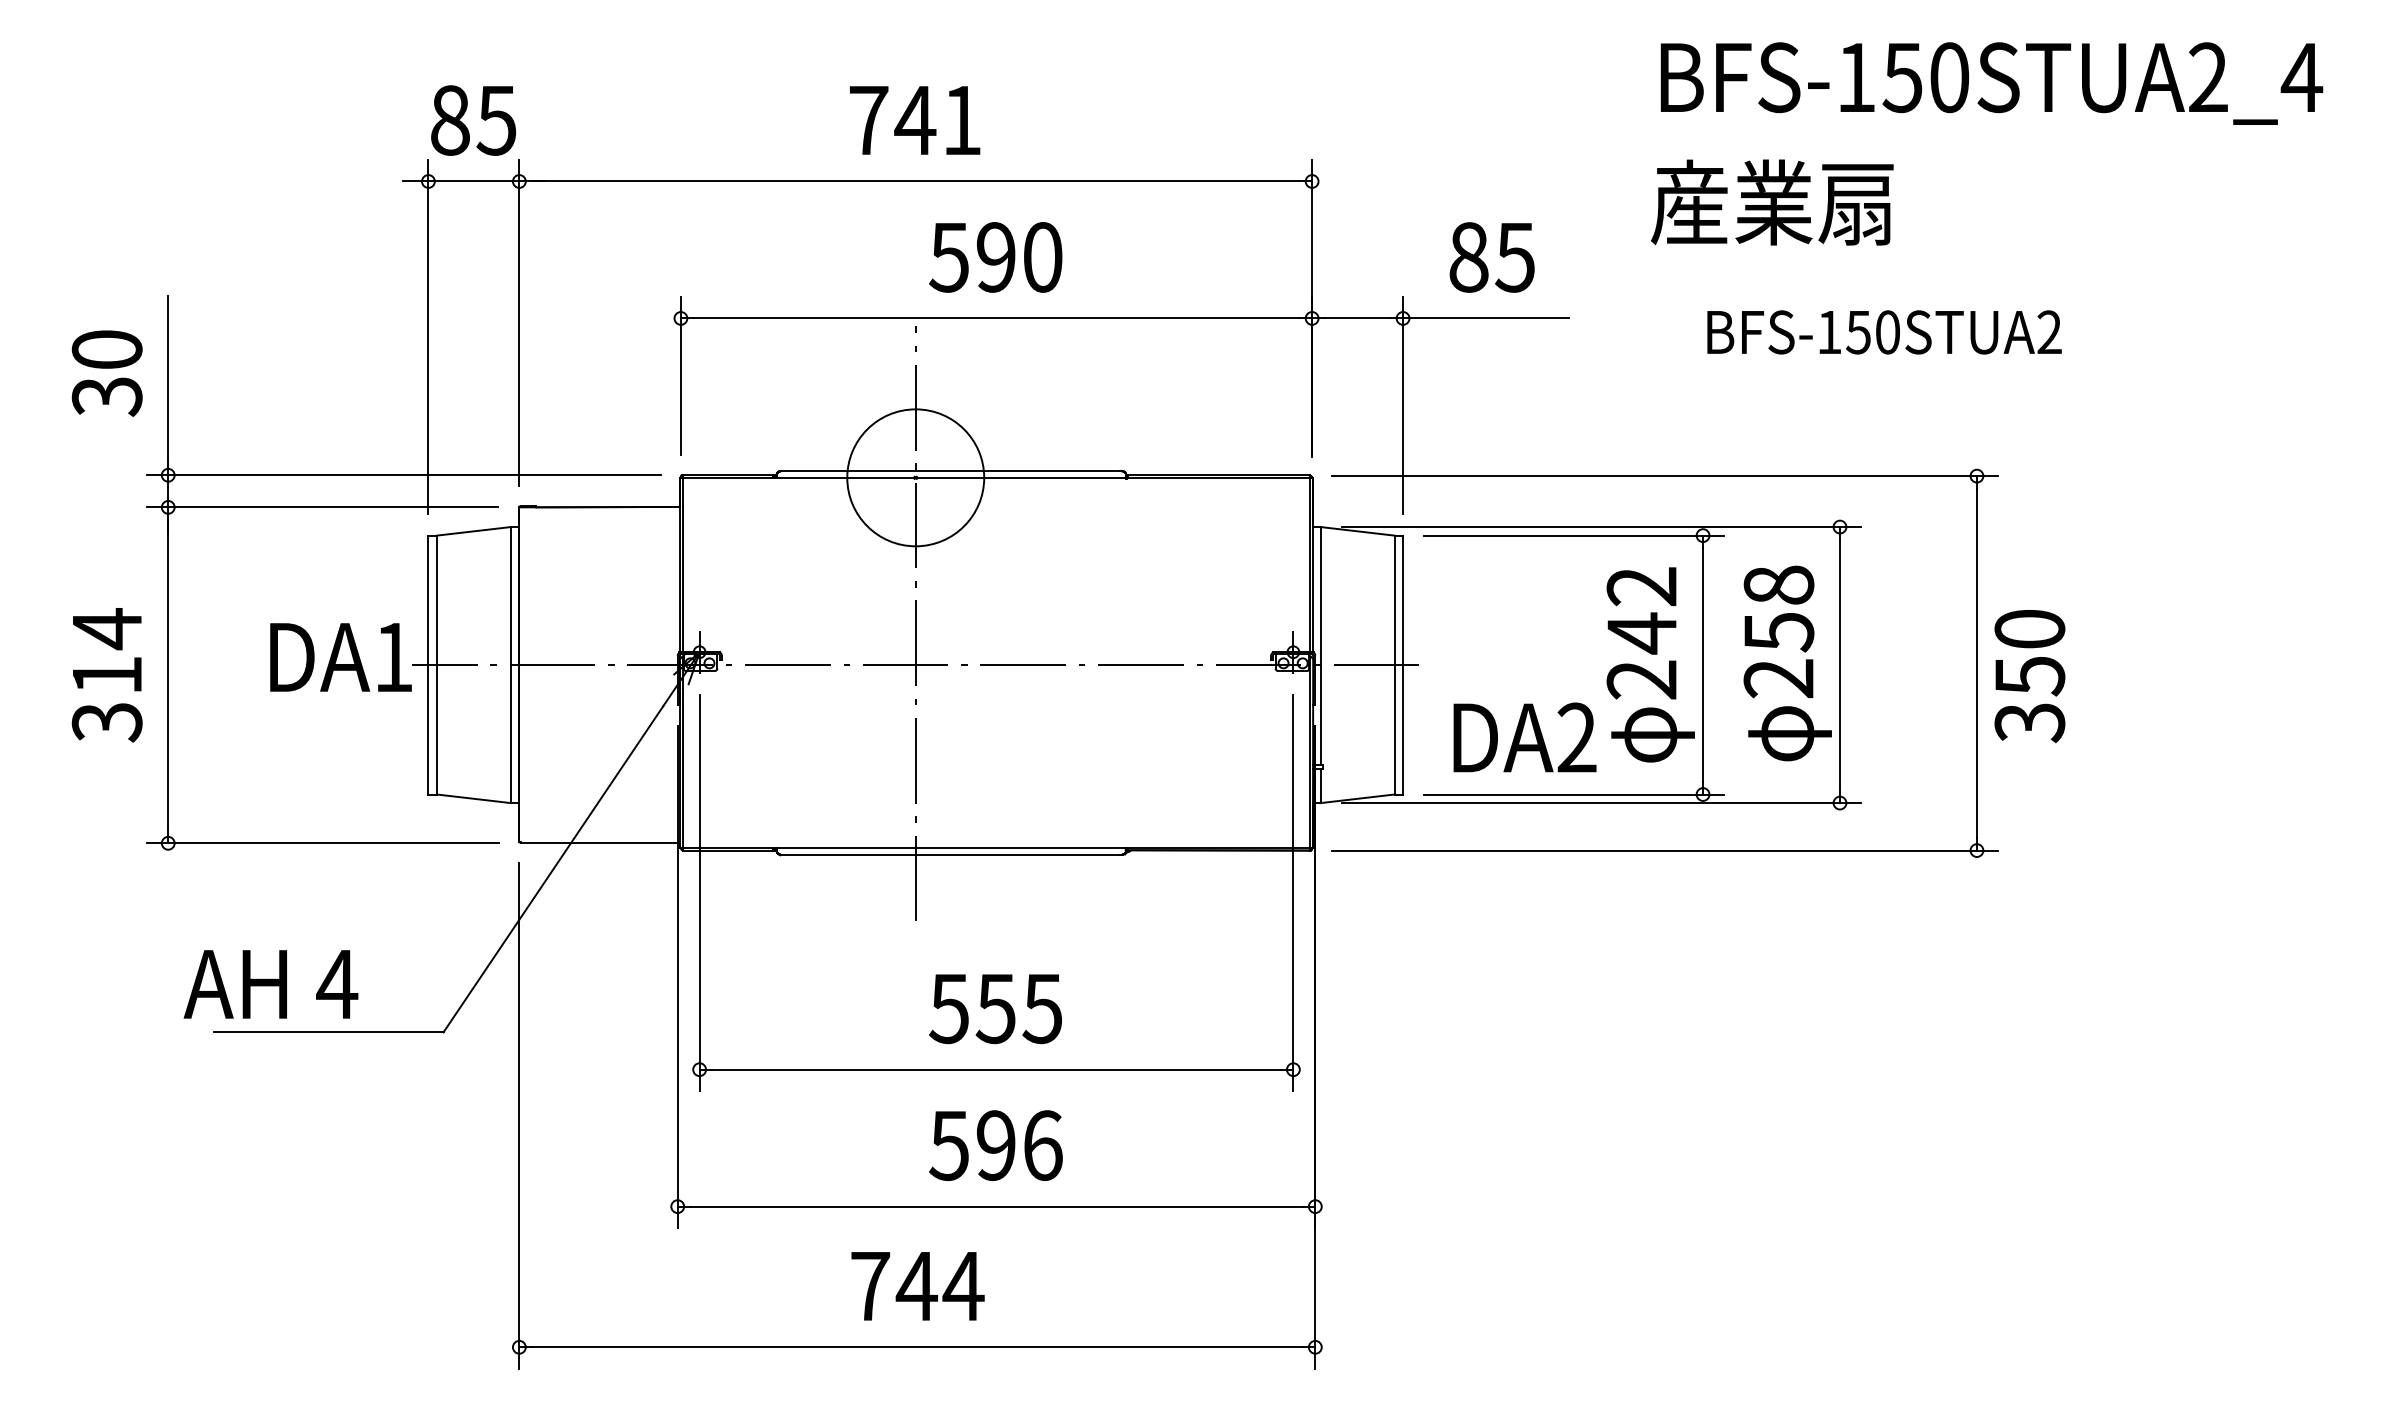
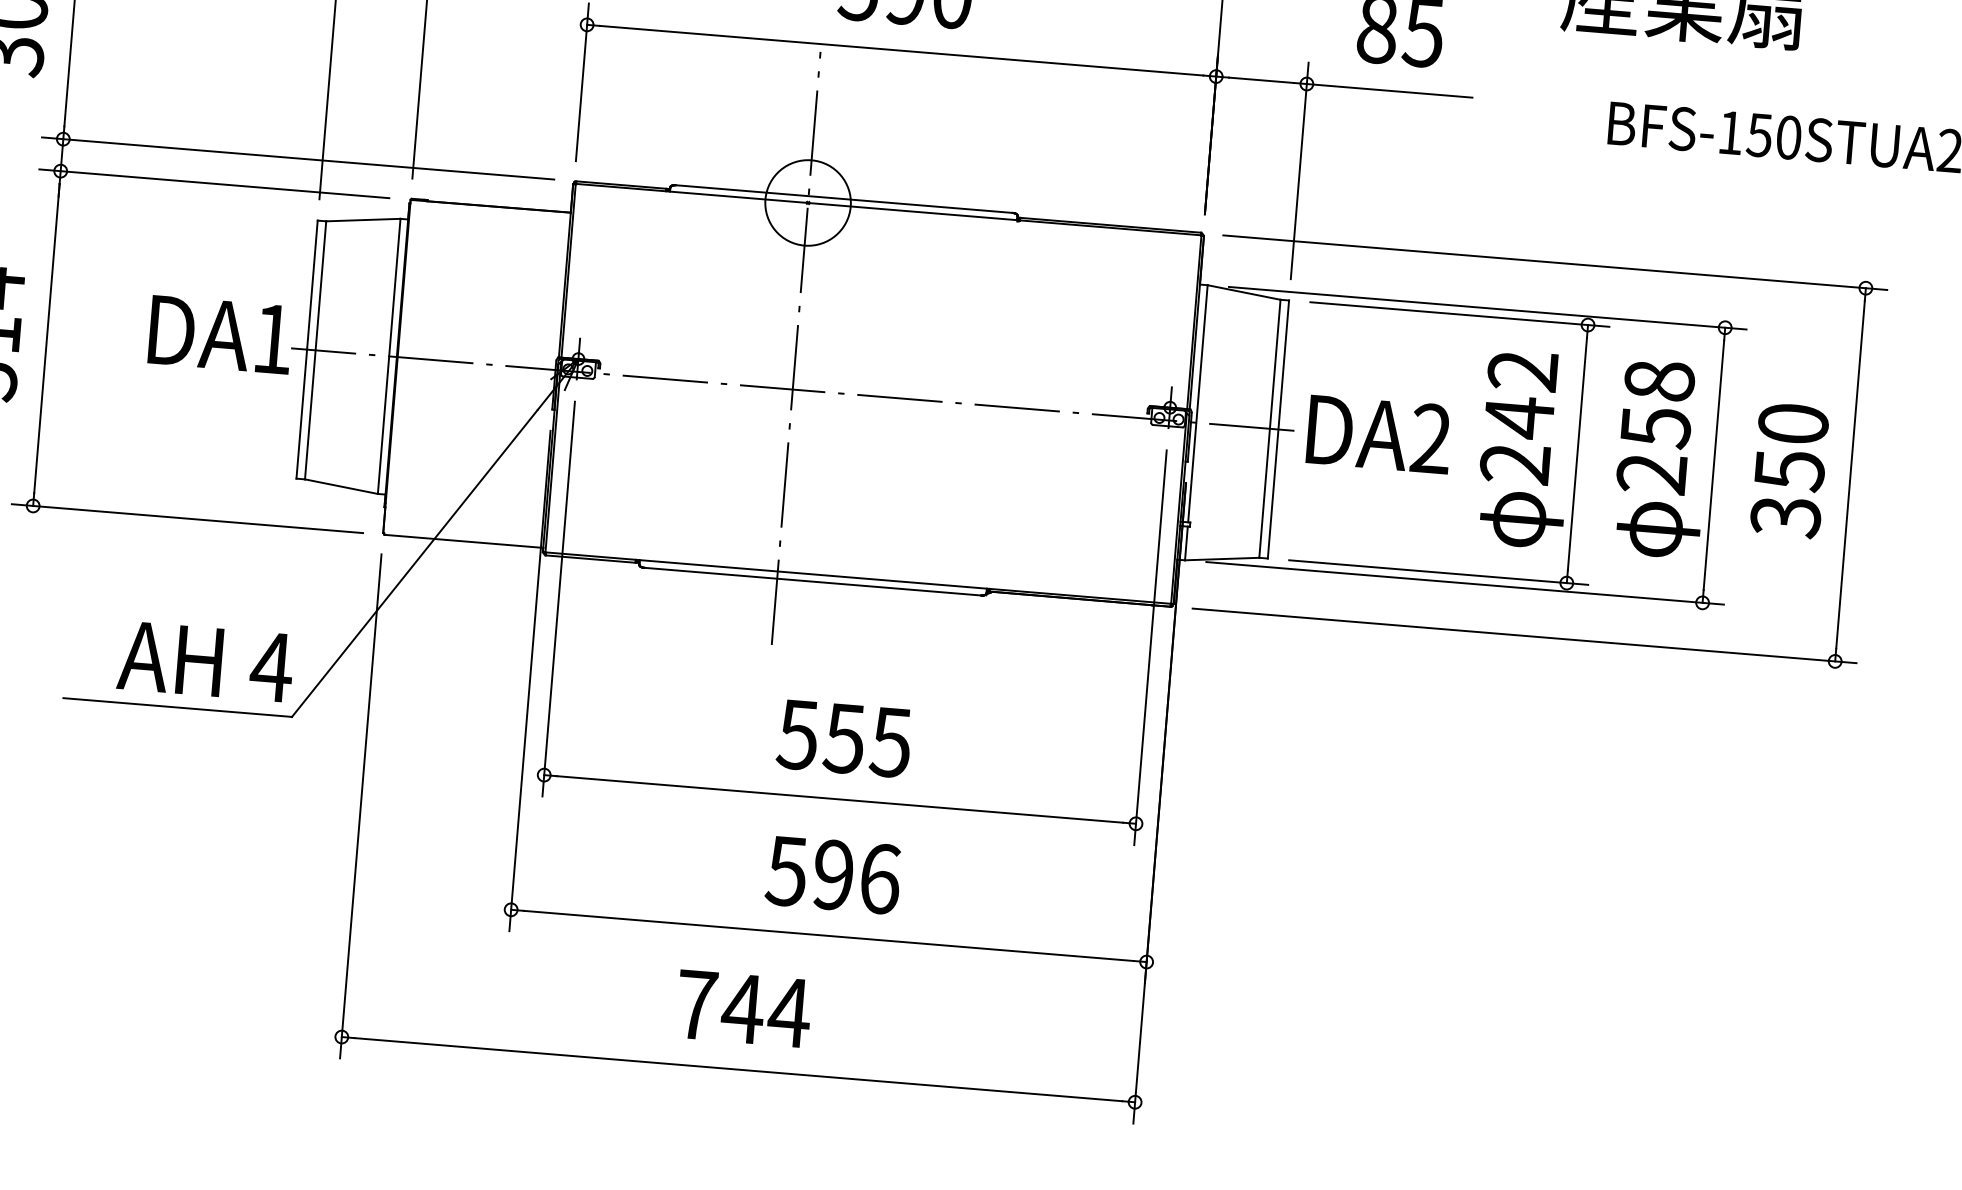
circle: (915, 477) -> (807, 202), size x0.62
text: (2029, 676) -> (1789, 470), moved
text: (1524, 737) -> (1378, 434), moved
text: (270, 984) -> (205, 661), moved

